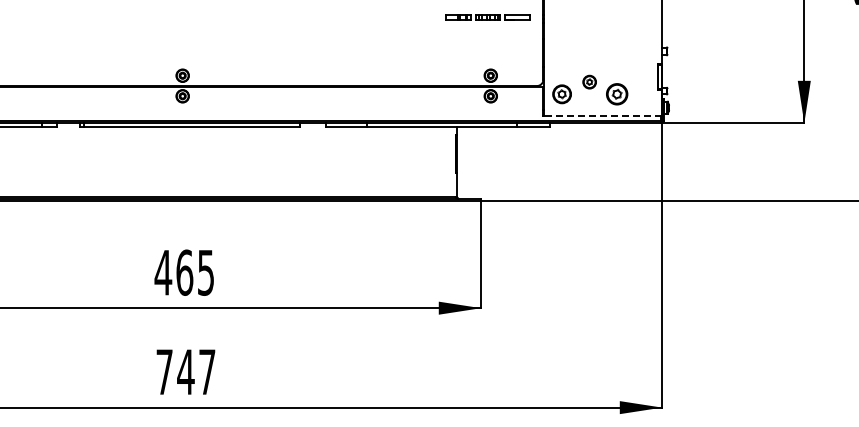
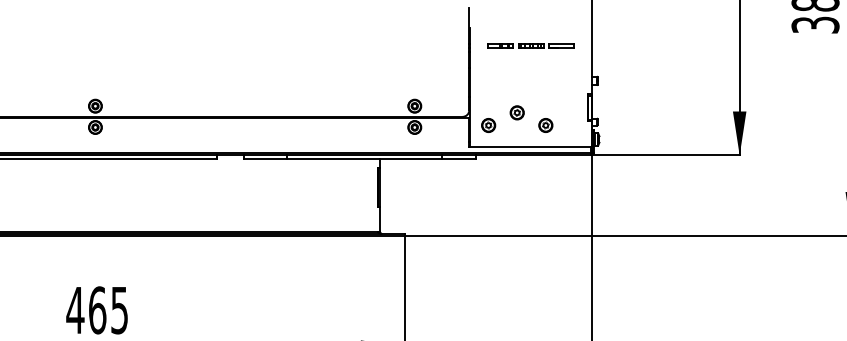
part: (487, 17) -> (530, 45), moved
part: (561, 94) -> (488, 125), size x0.71
part: (617, 94) -> (546, 125), size x0.62
line: (602, 115) -> (530, 147), dashed -> solid

